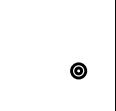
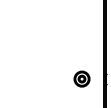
part: (78, 70) -> (81, 78), moved

